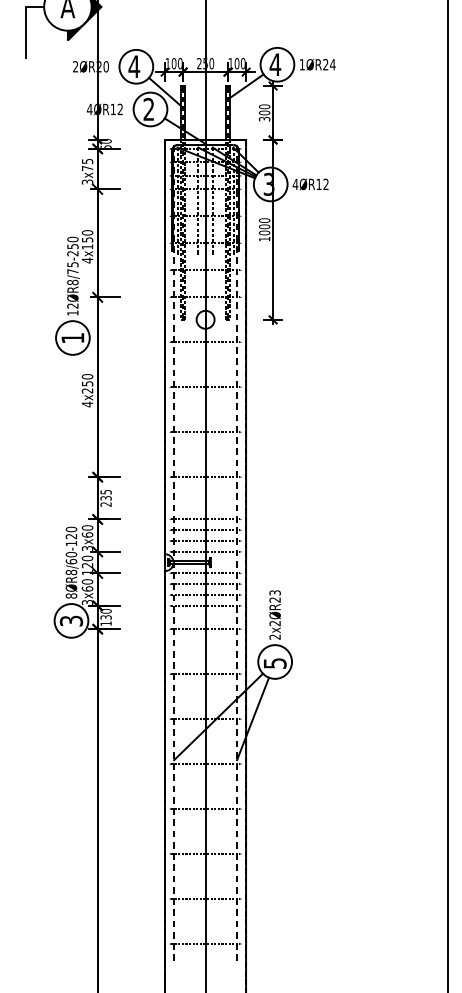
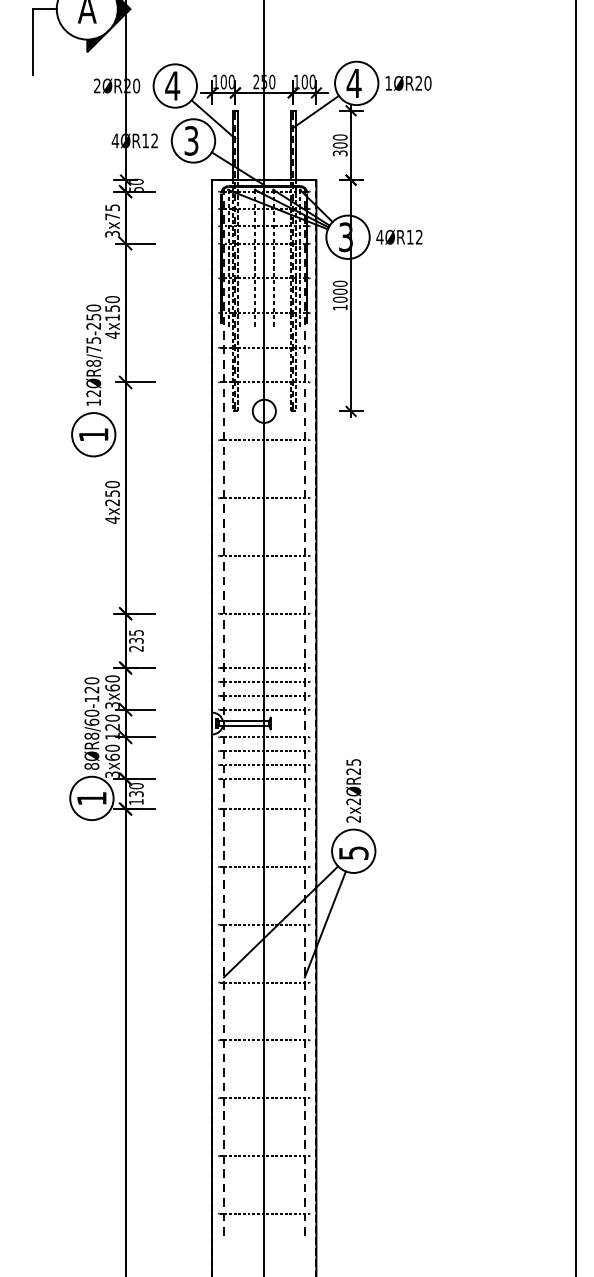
text: (332, 64) -> (427, 83), 1ØR24 -> 1ØR20
text: (148, 109) -> (191, 140), 2 -> 3
text: (274, 592) -> (353, 762), 2x2ØR23 -> 2x2ØR25
text: (71, 620) -> (91, 798), 3 -> 1

